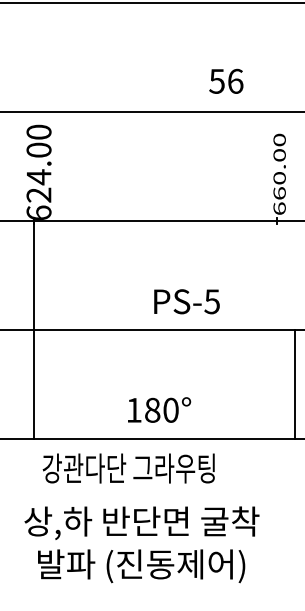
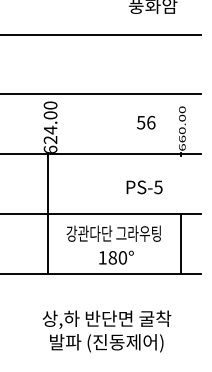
text: (226, 81) -> (146, 122), moved
text: (186, 301) -> (144, 187), moved
line: (294, 384) -> (180, 243), moved
text: (128, 468) -> (113, 233), moved

